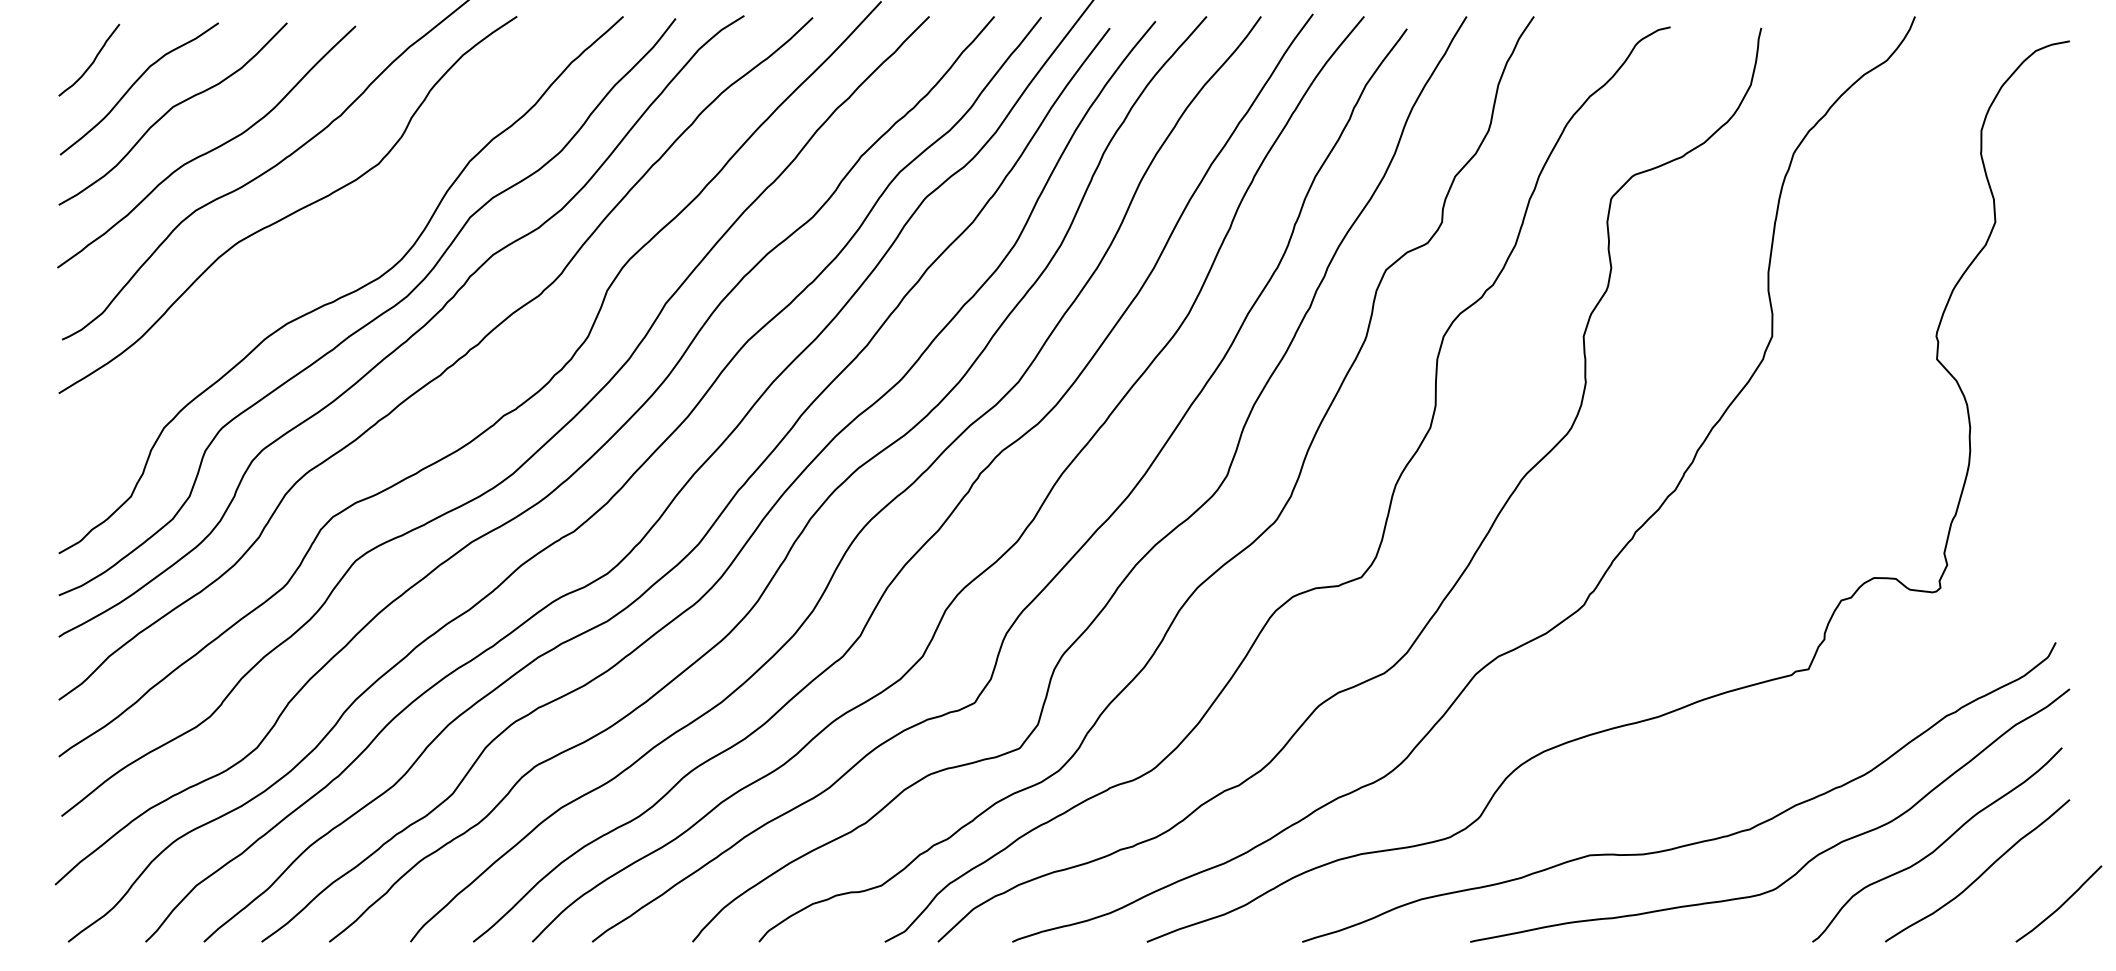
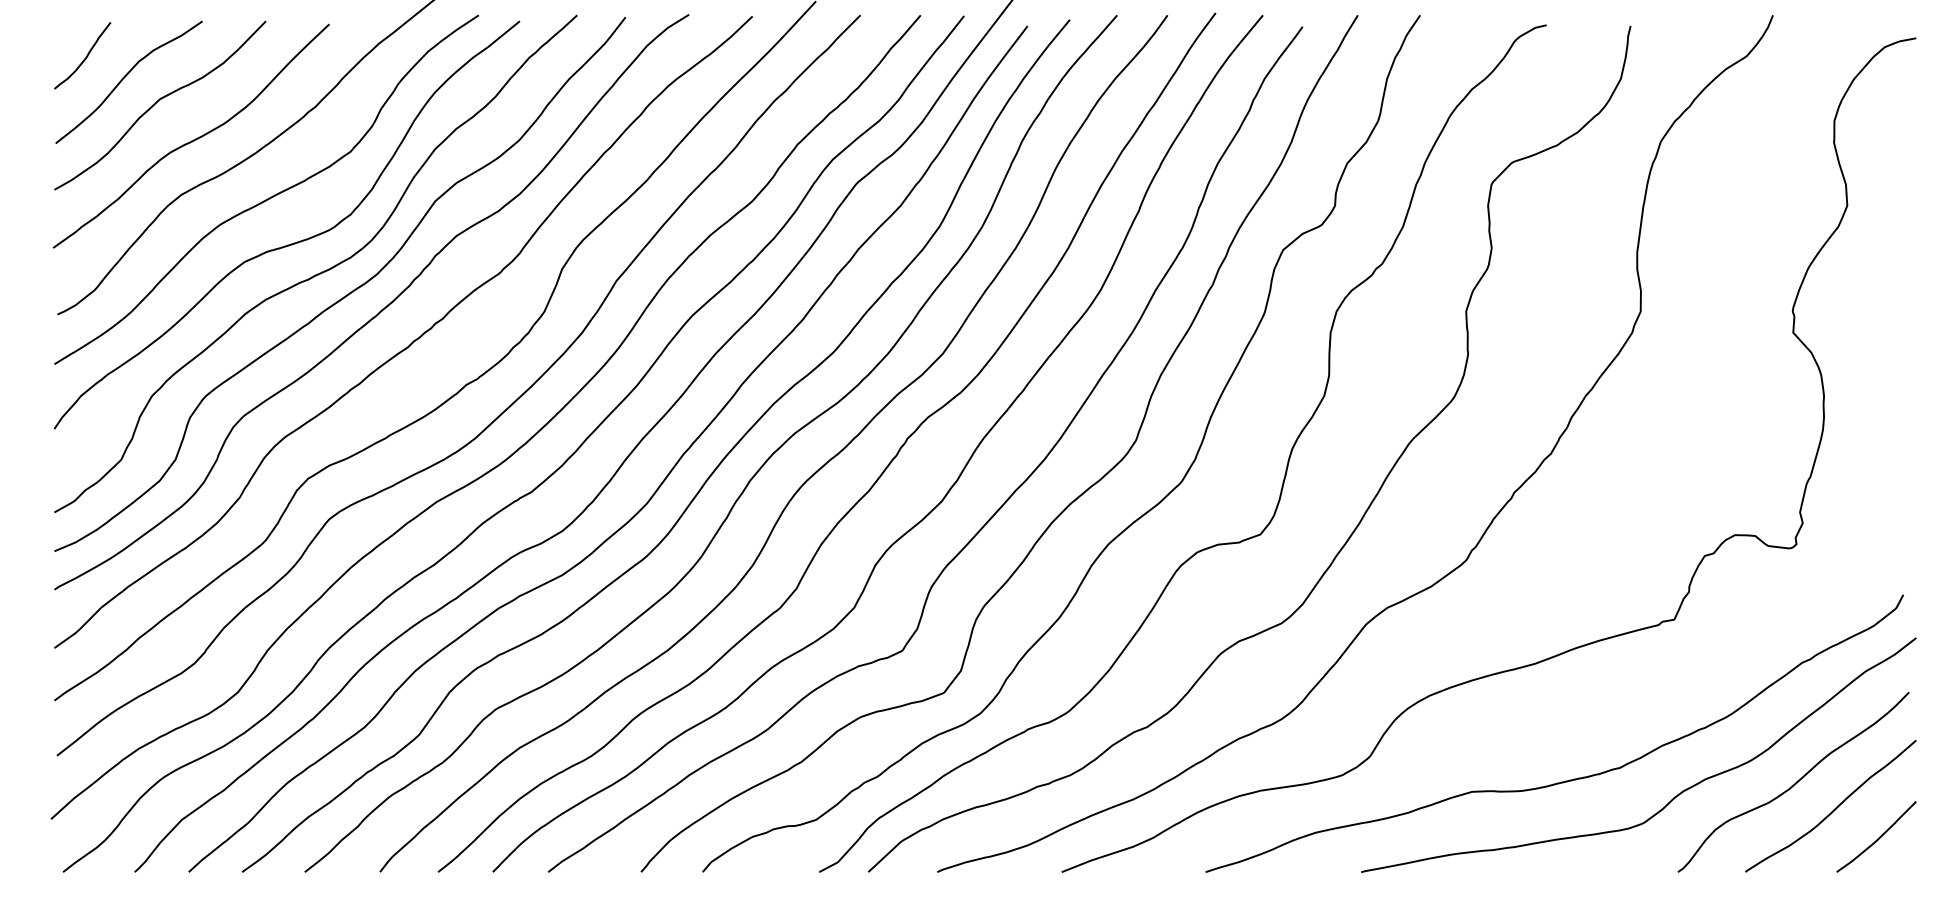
curve: (316, 262) -> (293, 243), added
curve: (2060, 905) -> (1877, 838), moved

